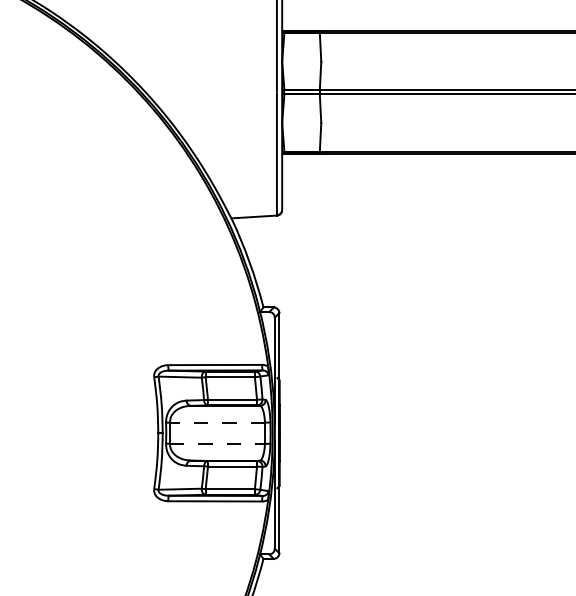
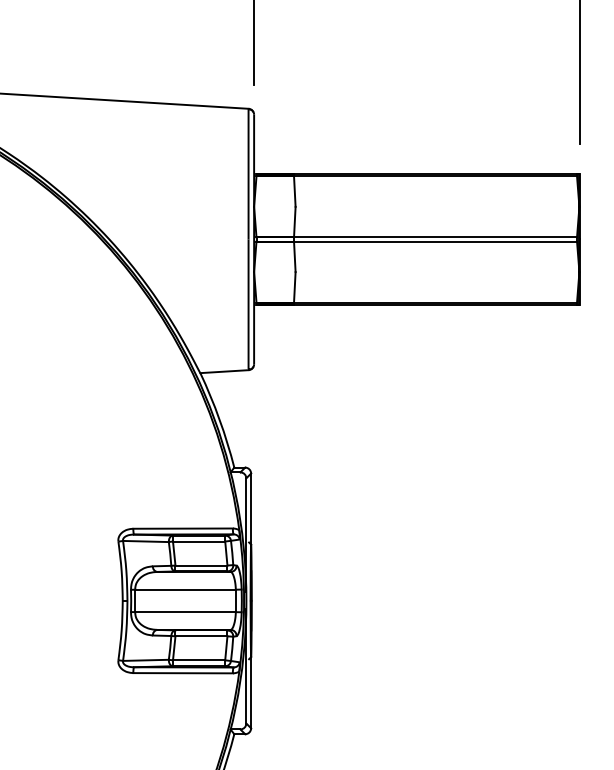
line: (217, 422) -> (185, 589), dashed -> solid
line: (218, 444) -> (186, 612), dashed -> solid

